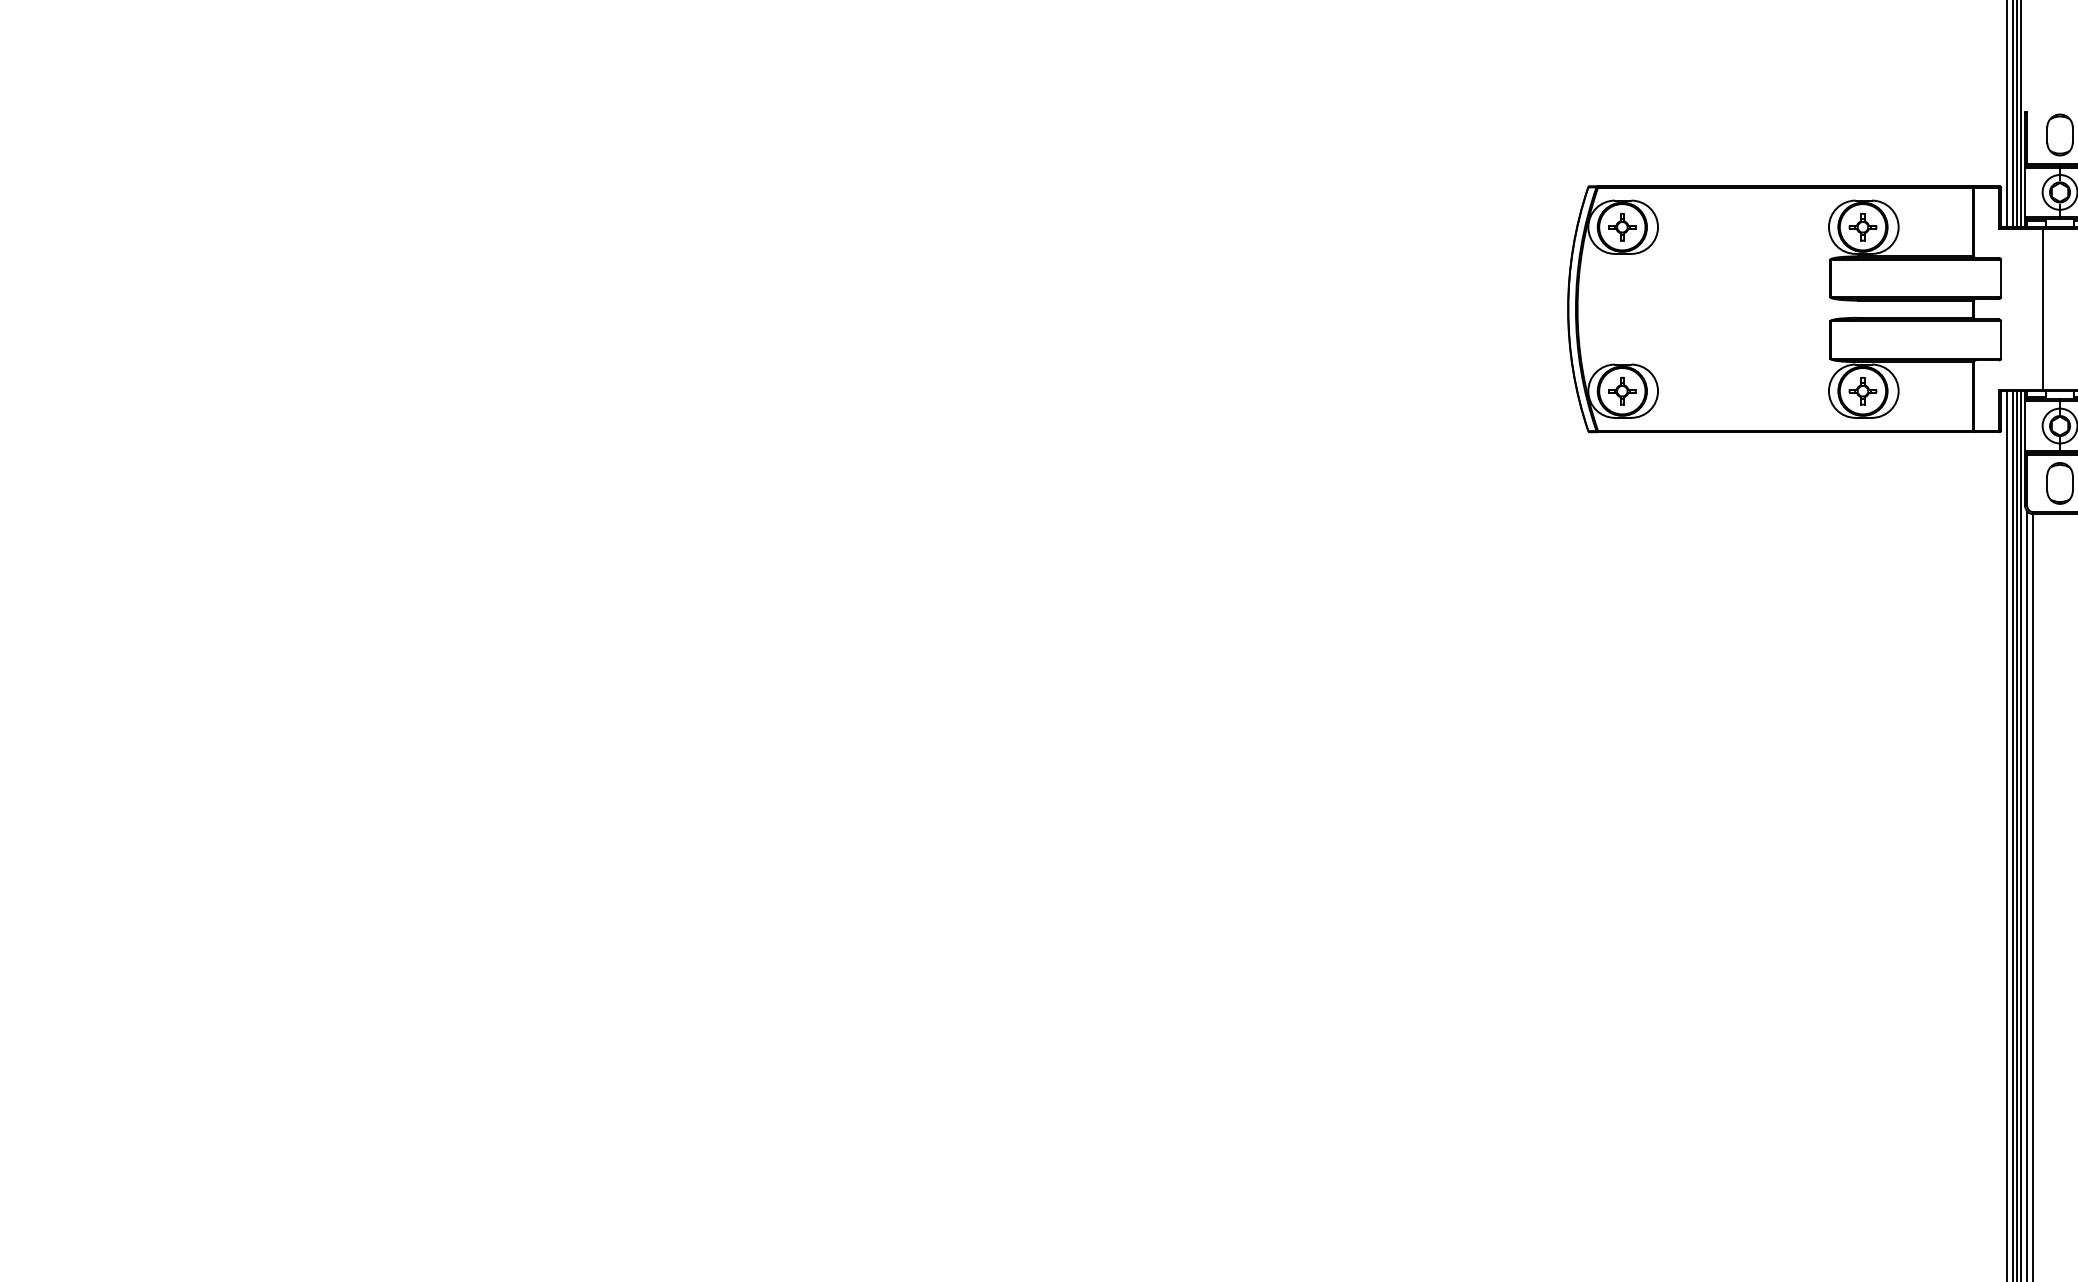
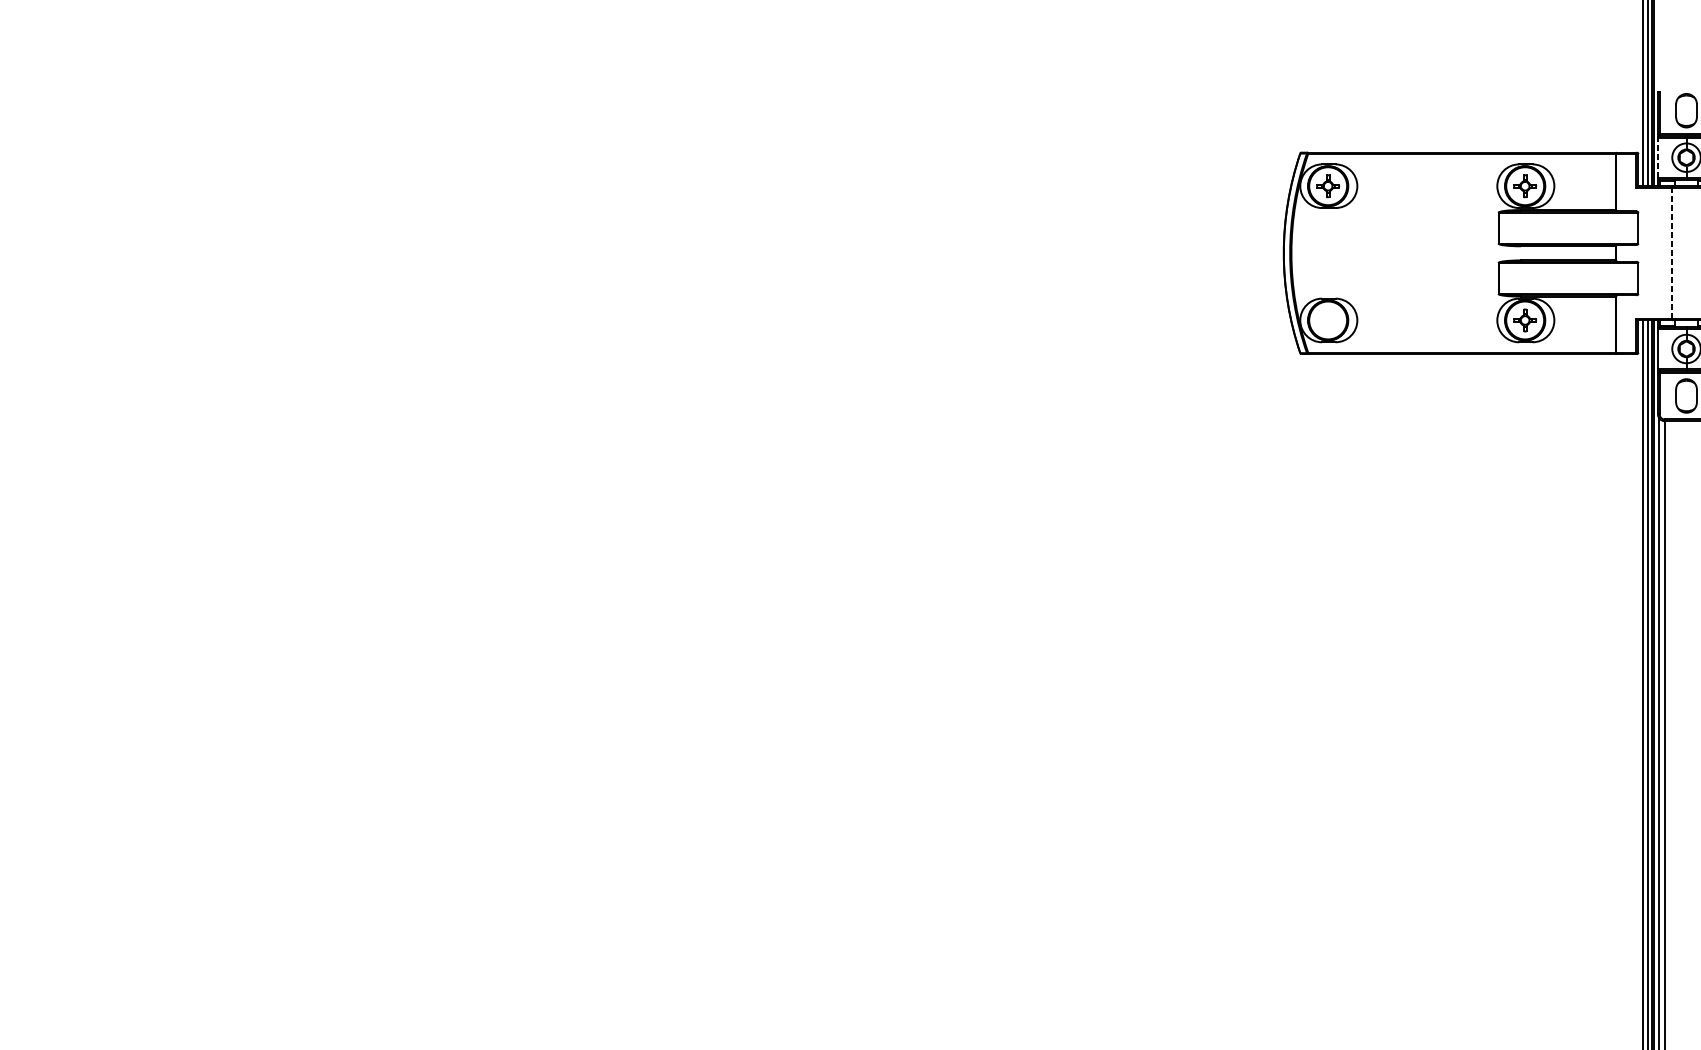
line: (2025, 192) -> (1658, 157), solid -> dashed
line: (2042, 308) -> (1672, 252), solid -> dashed
part: (1622, 390) -> (1328, 319), removed

